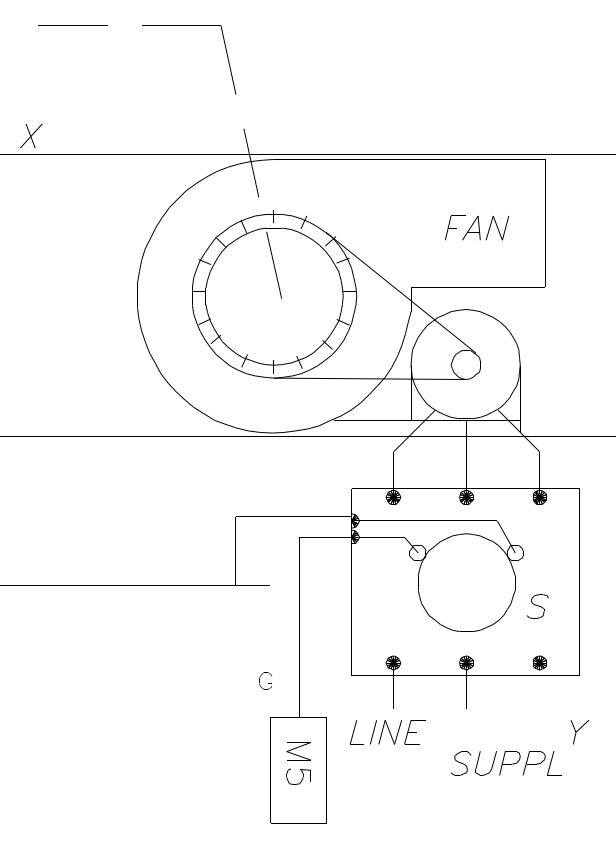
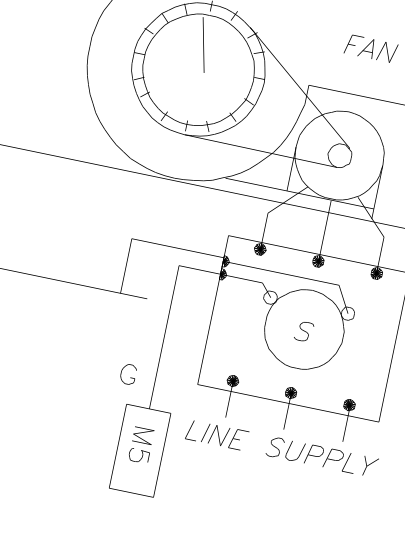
part: (537, 606) -> (303, 331), moved
part: (265, 680) -> (128, 373), size x1.43
part: (506, 763) -> (311, 455), moved

